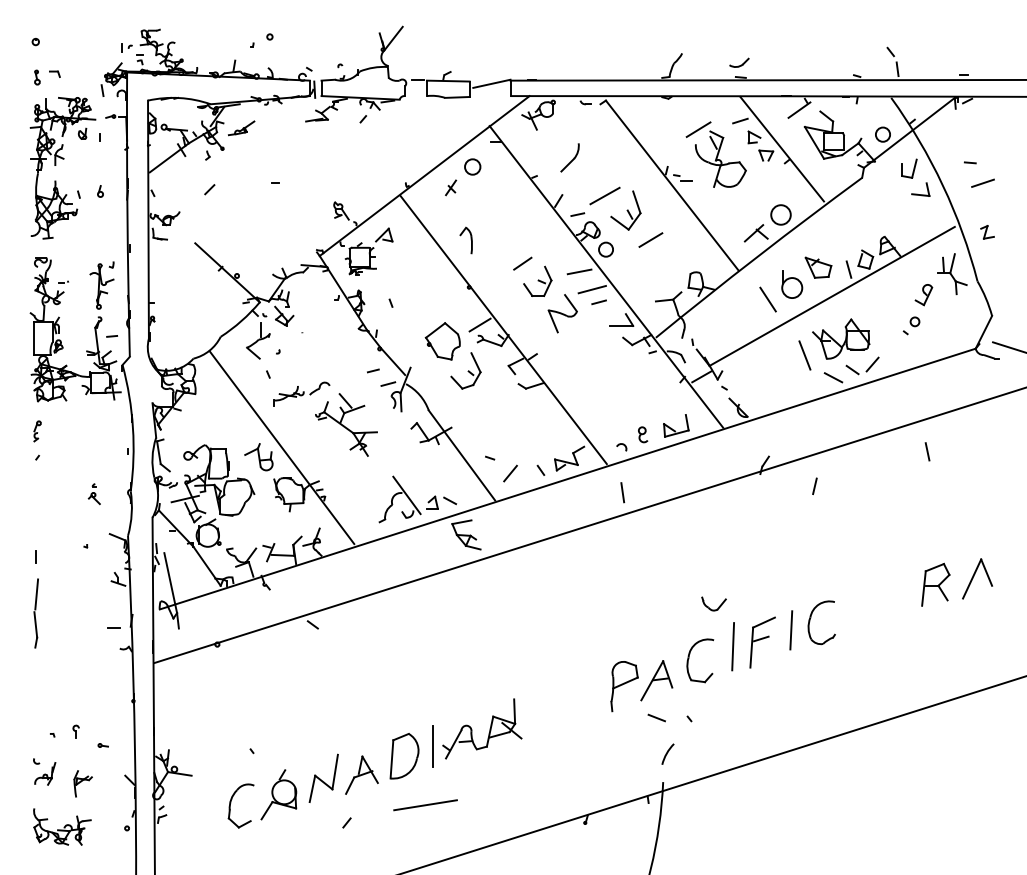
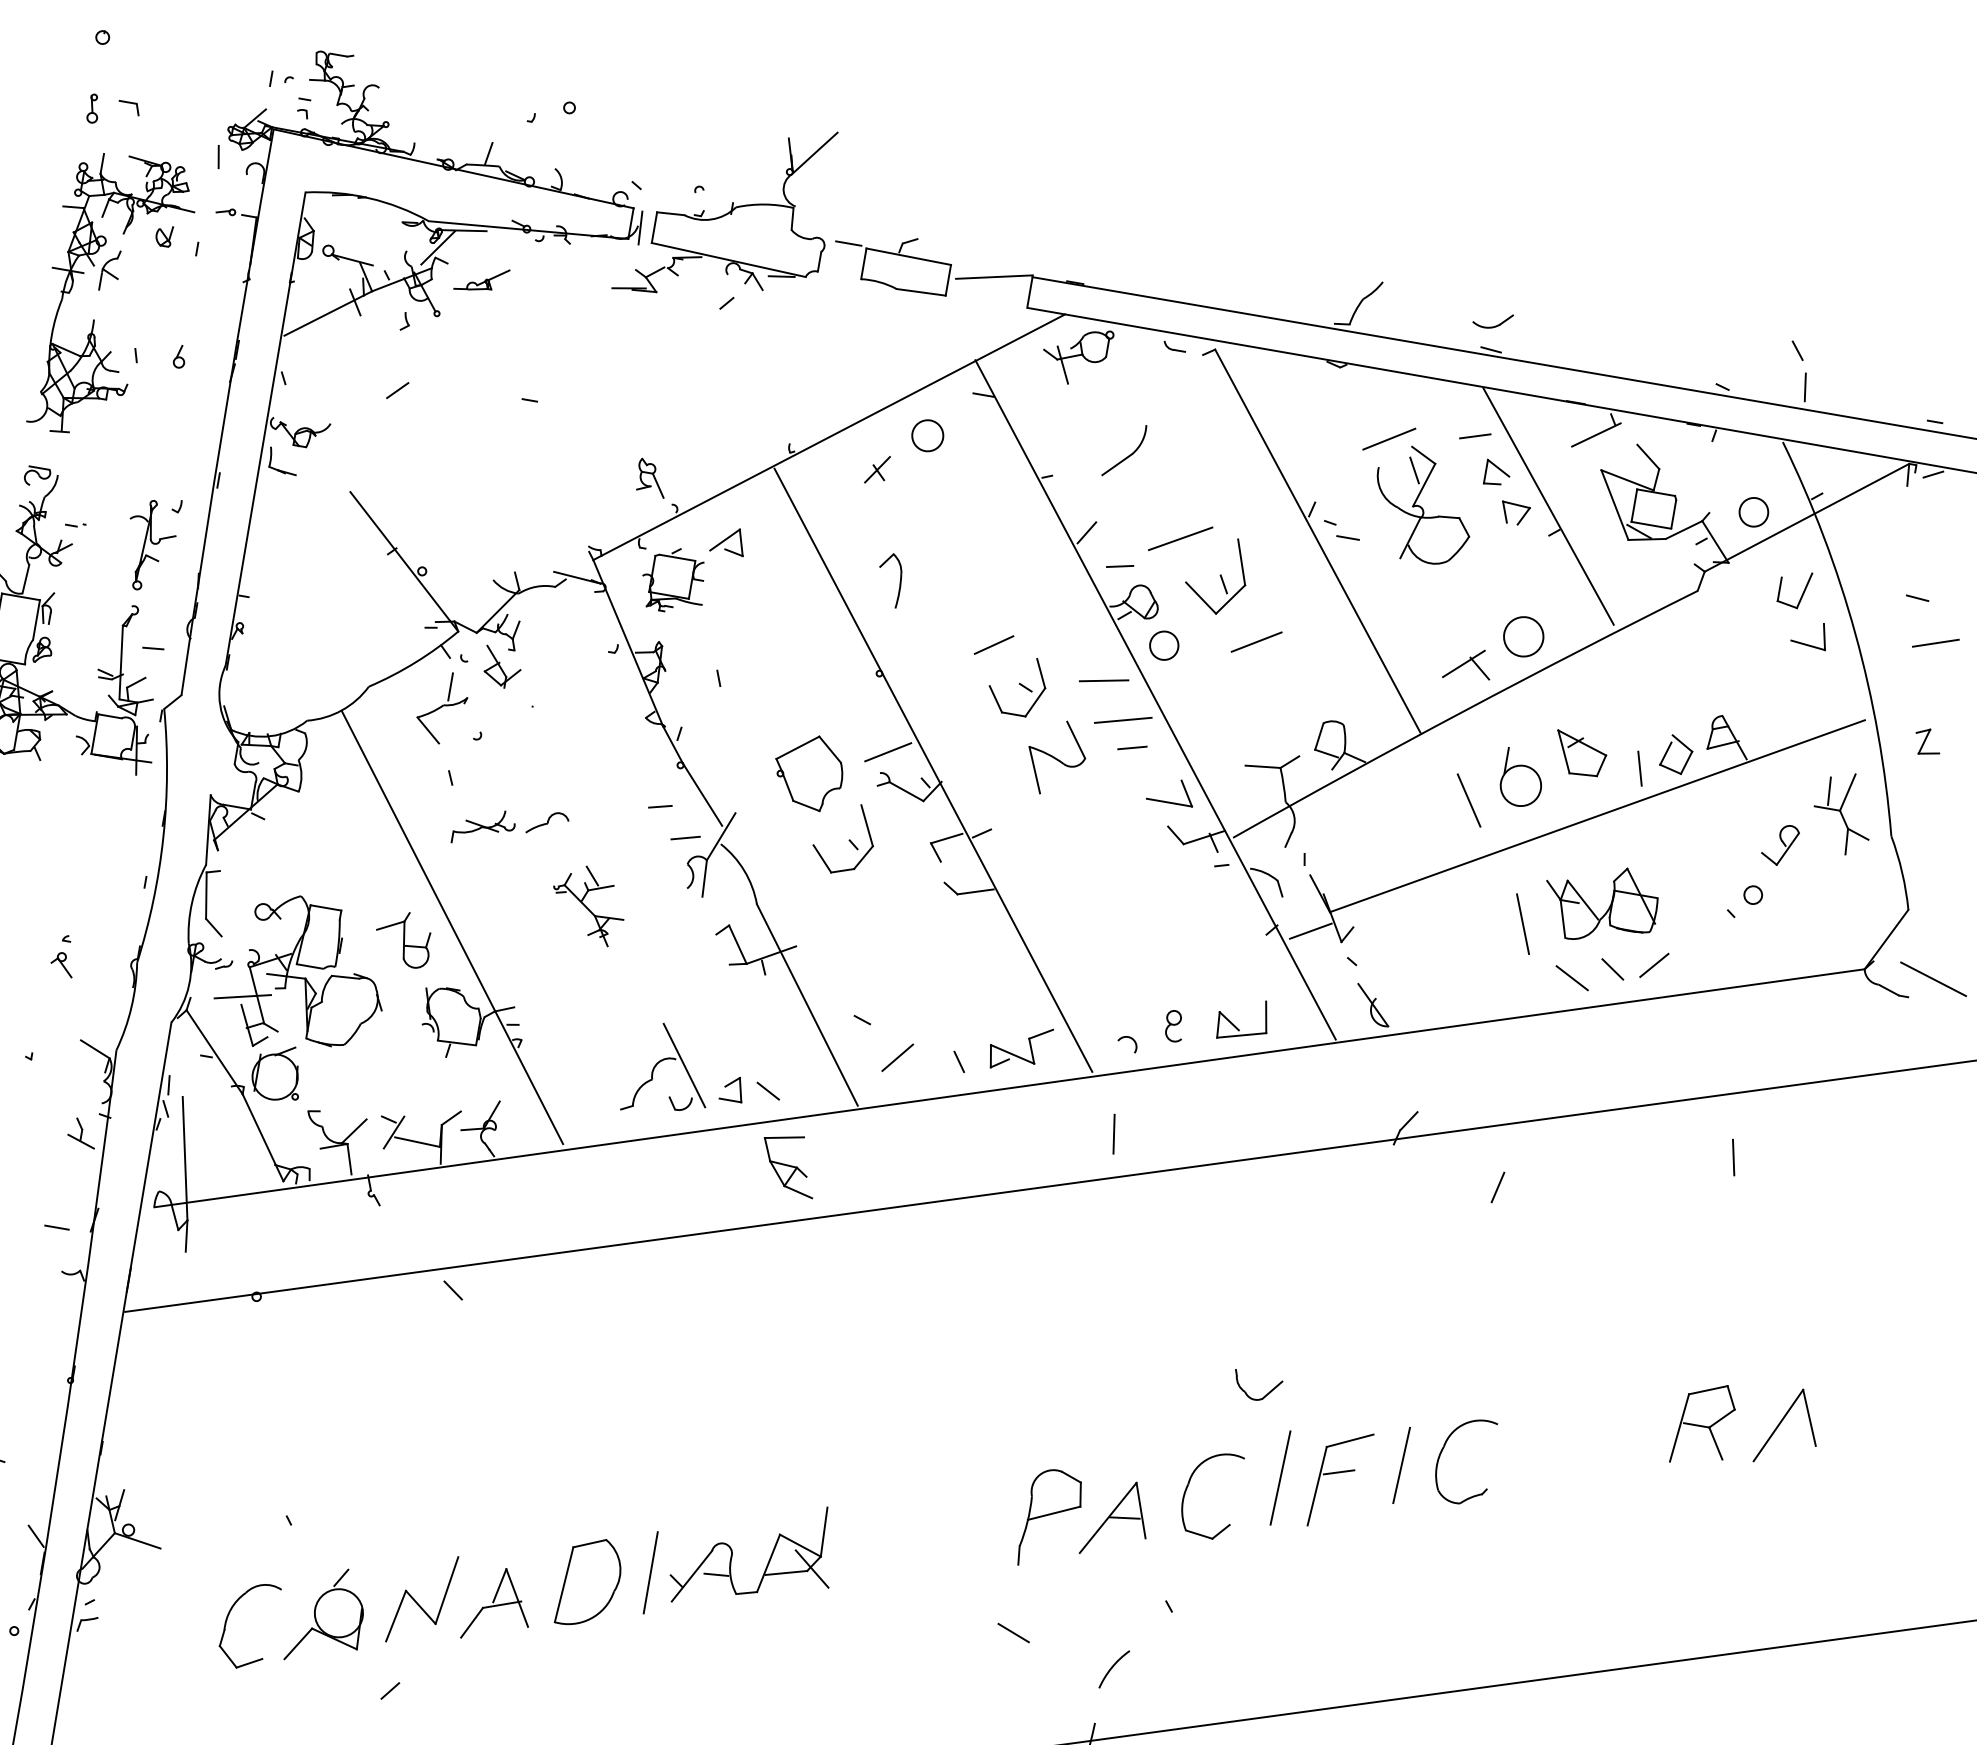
part: (346, 424) -> (588, 903), size x0.6
line: (656, 717) -> (1013, 1631), moved
line: (425, 805) -> (614, 1687), removed
line: (346, 822) -> (389, 1689), moved

